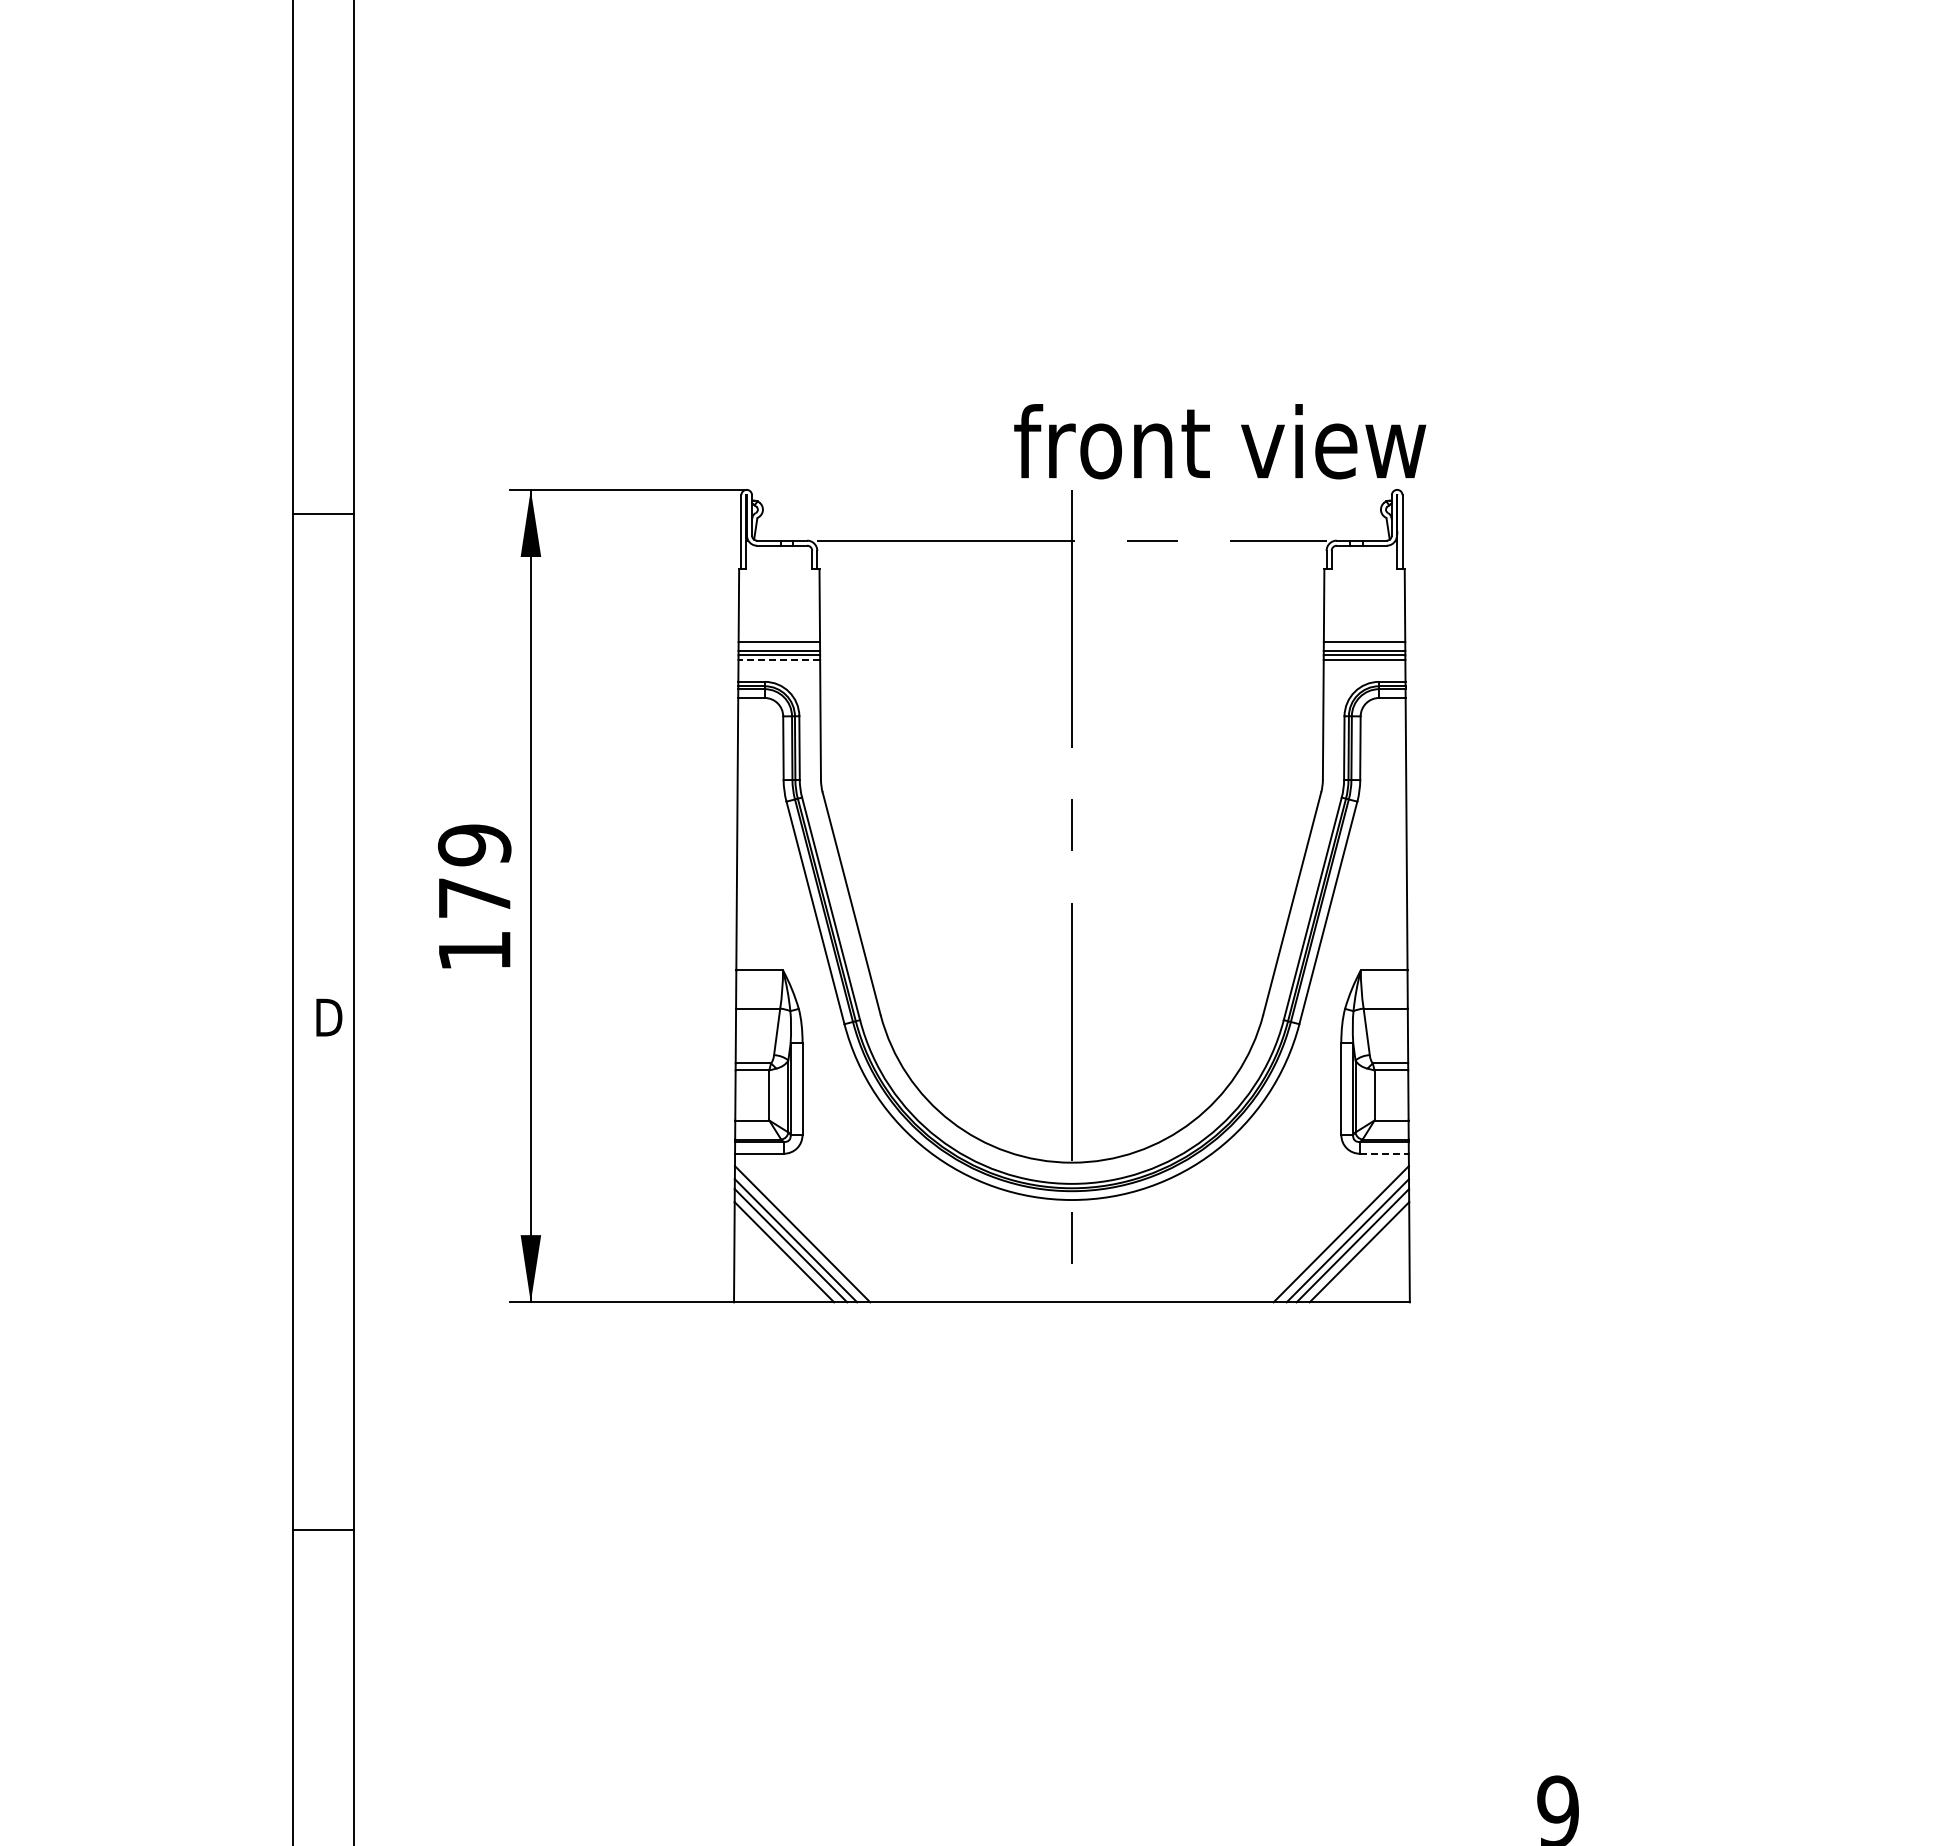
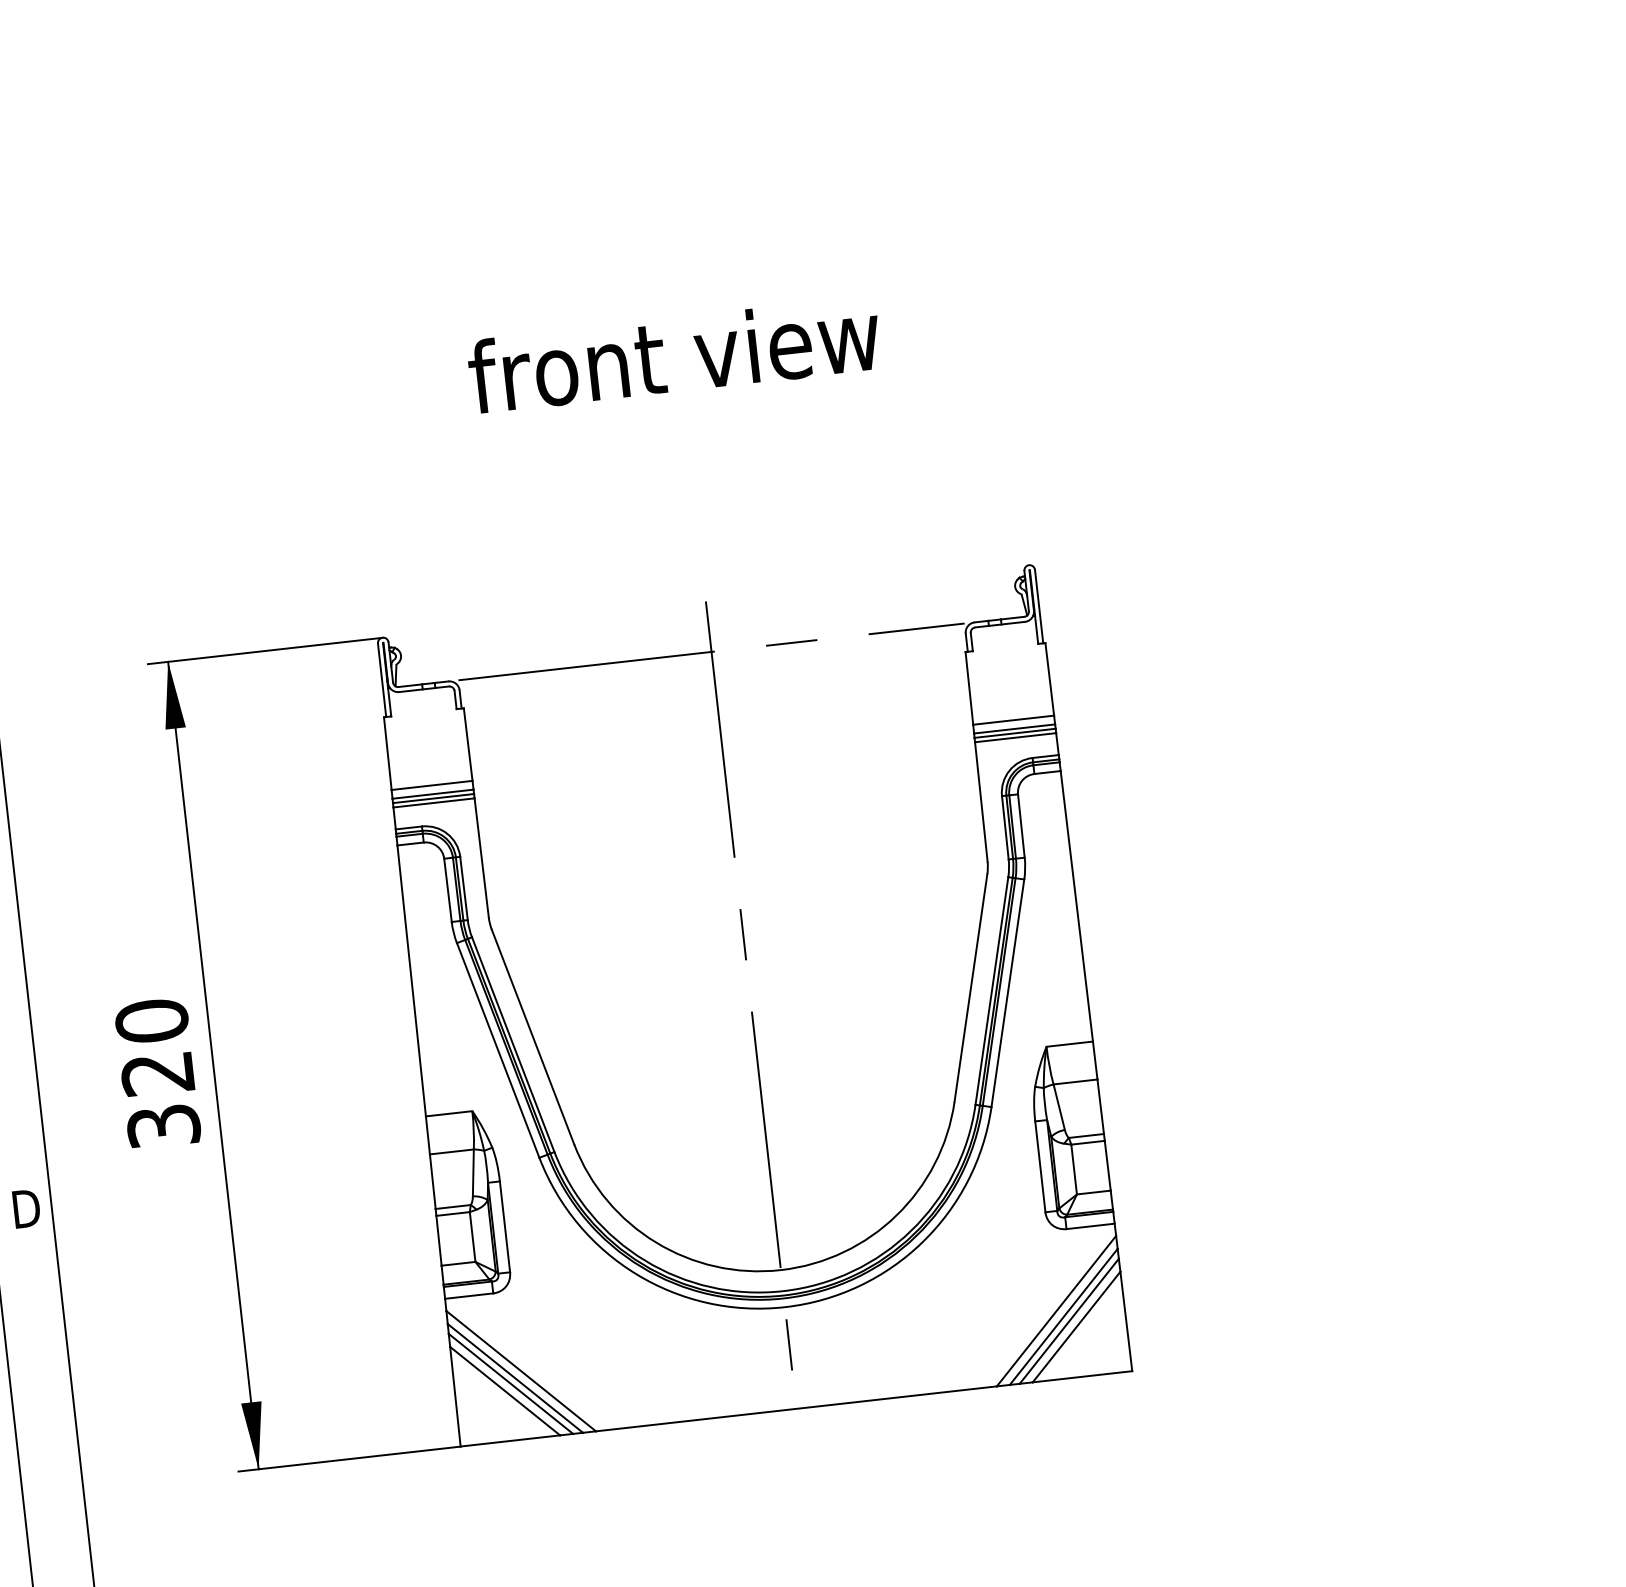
text: (1220, 441) -> (674, 355), moved
line: (779, 659) -> (434, 802), dashed -> solid
text: (474, 897) -> (157, 1073), 179 -> 320
line: (1385, 1153) -> (1091, 1226), dashed -> solid

